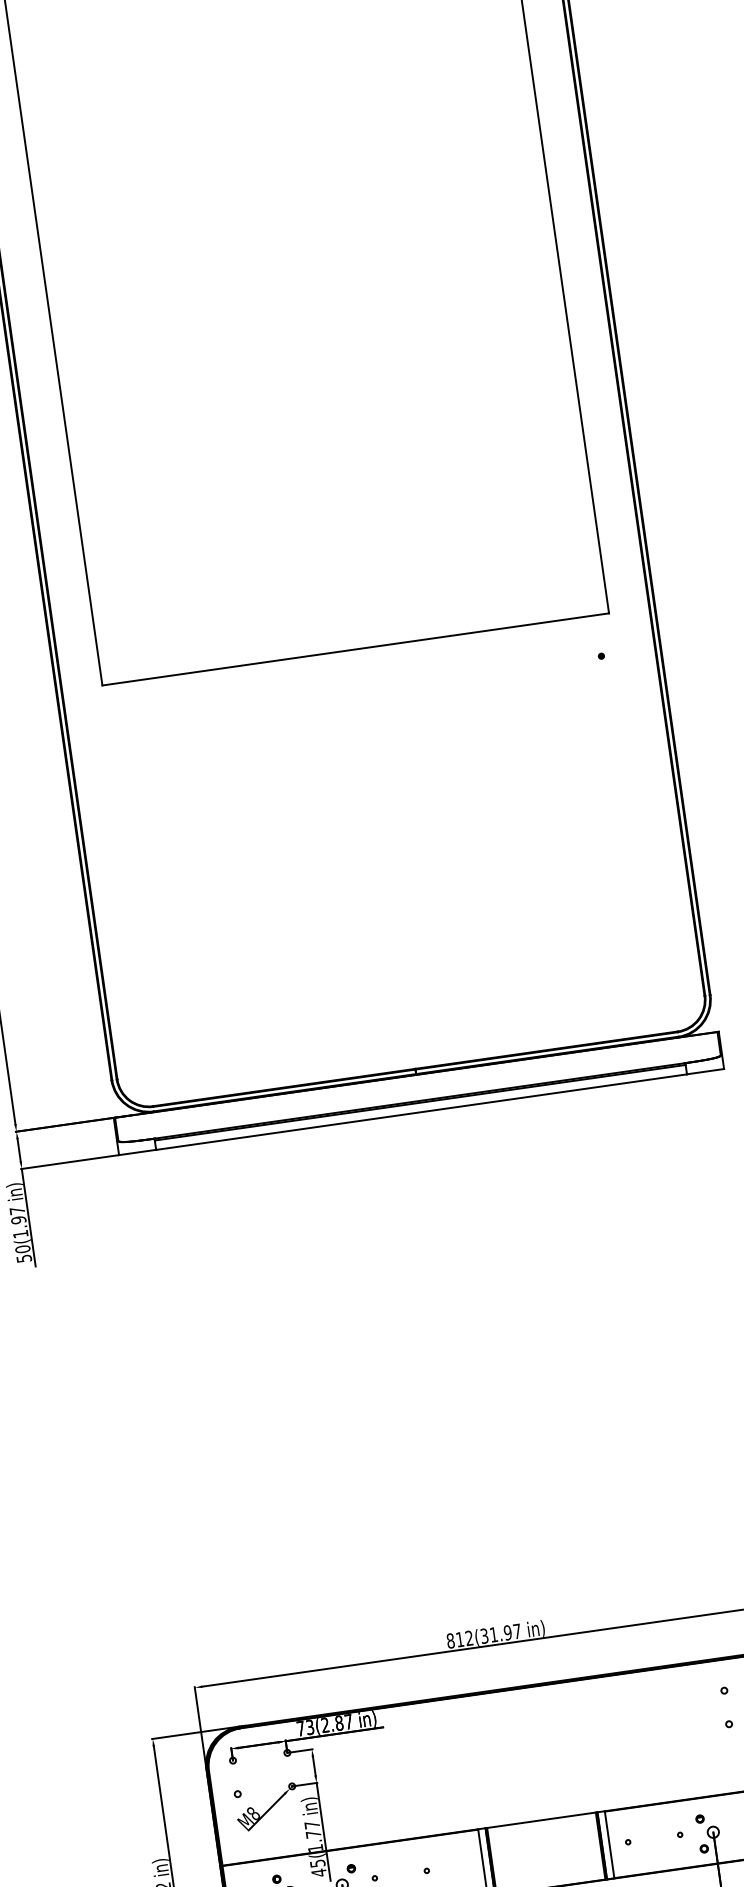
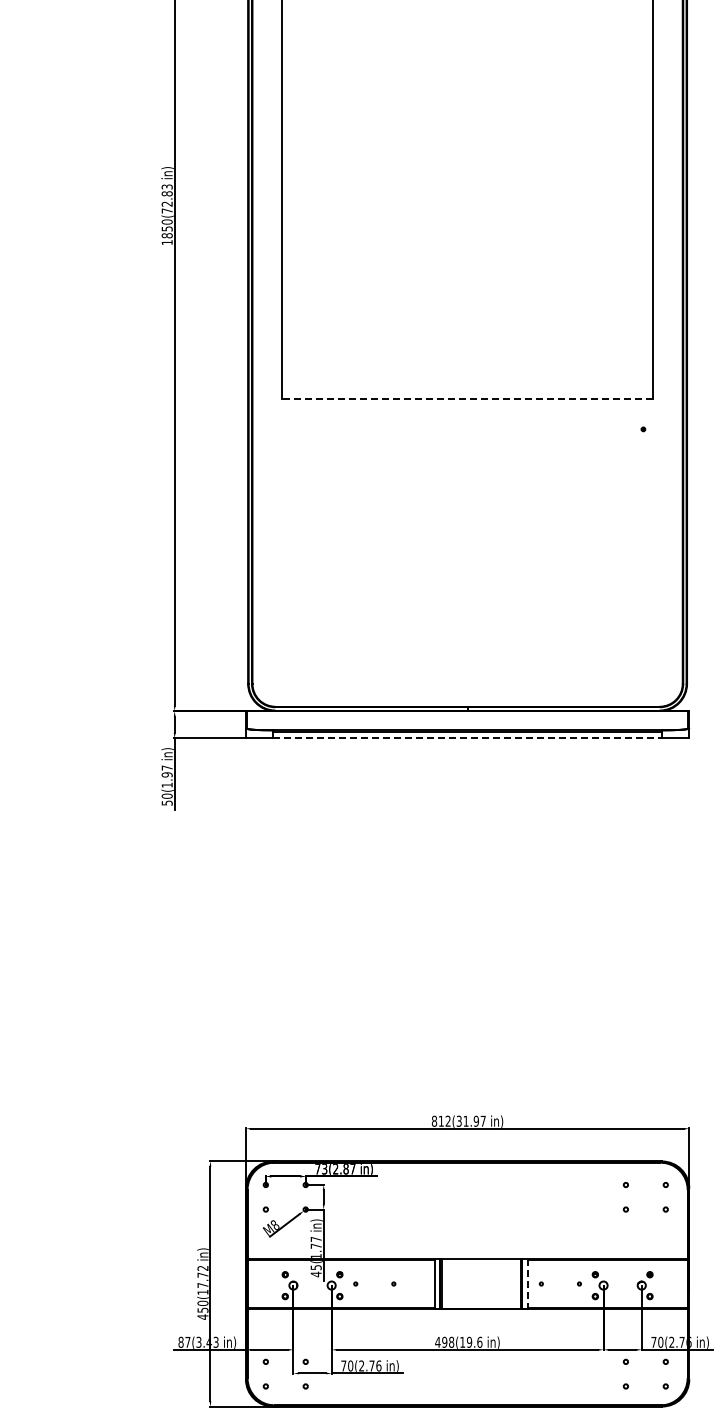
line: (355, 649) -> (467, 399), solid -> dashed
line: (421, 1112) -> (467, 738), solid -> dashed
line: (609, 1844) -> (527, 1283), solid -> dashed

